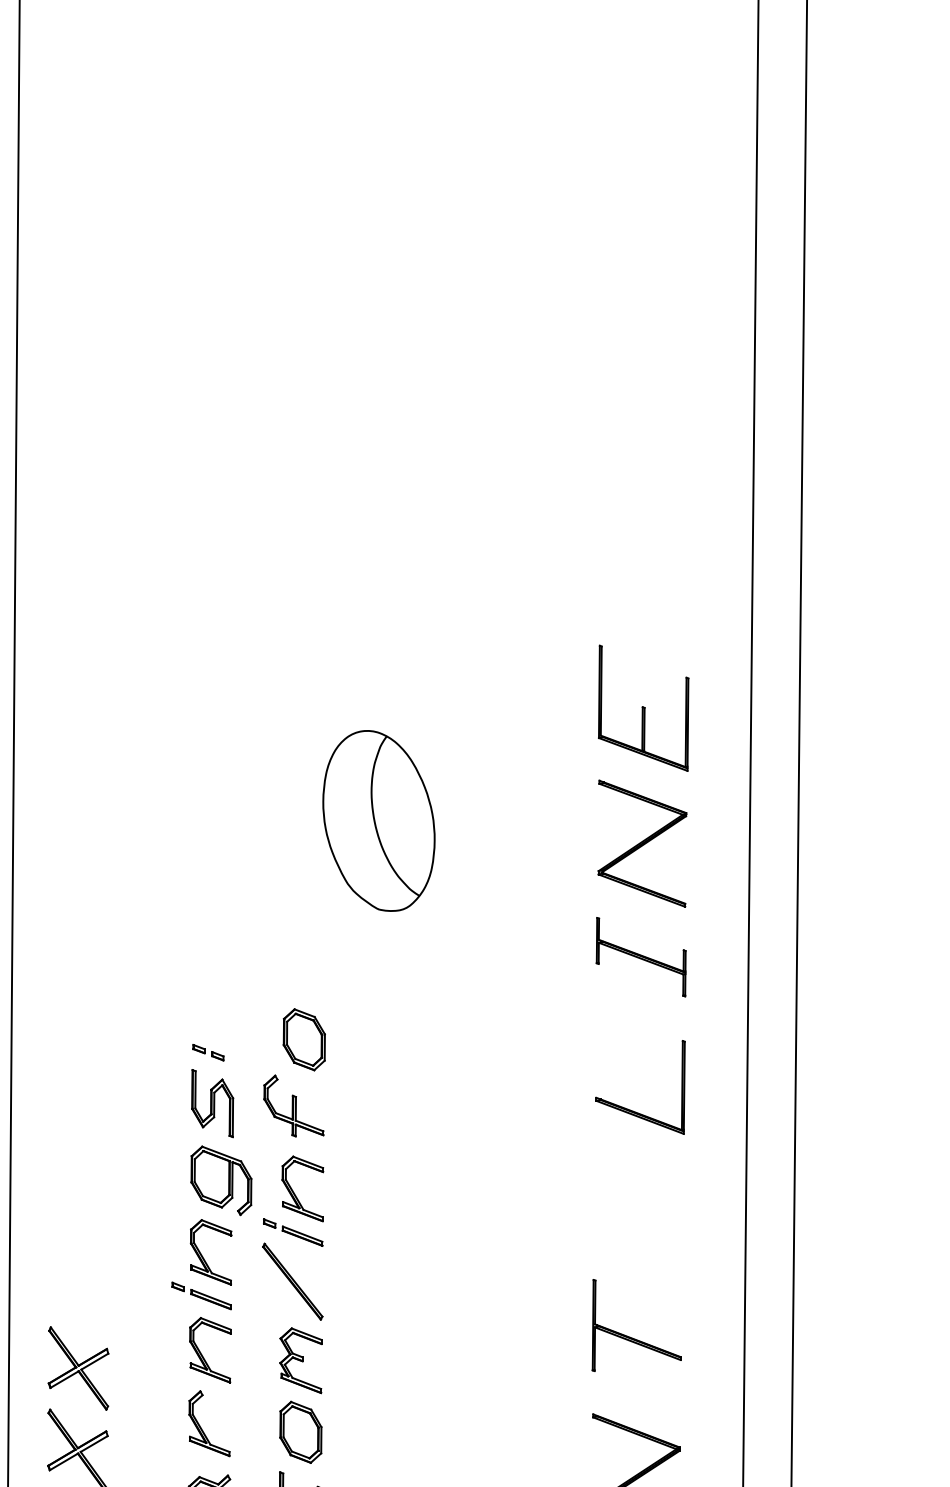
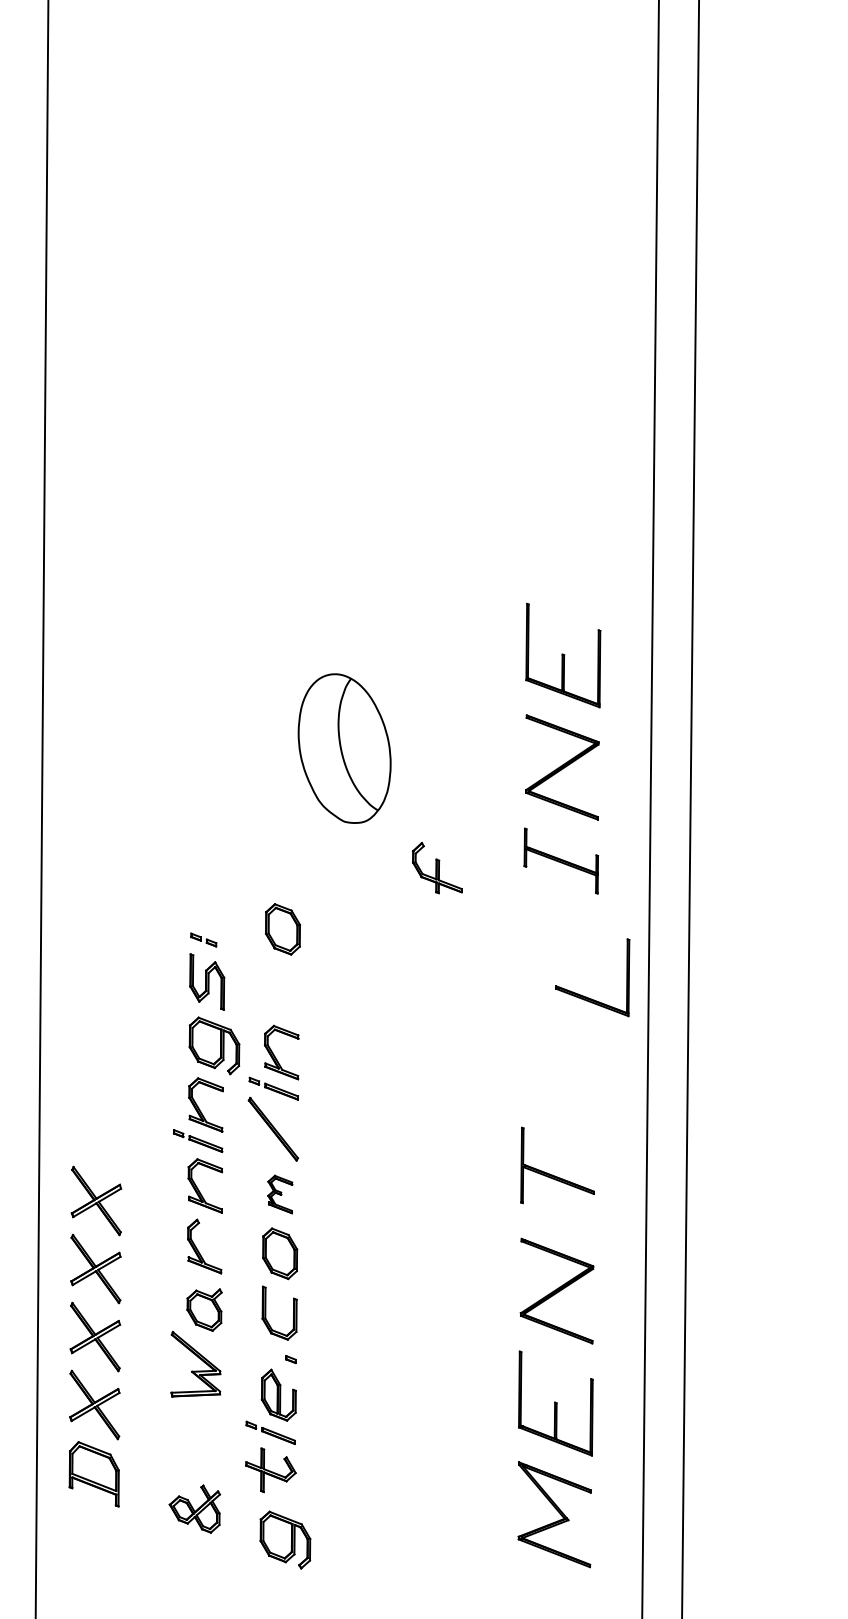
part: (294, 1106) -> (437, 868), moved
part: (632, 1110) -> (586, 996), moved
part: (301, 1360) -> (280, 1194), size x0.7

